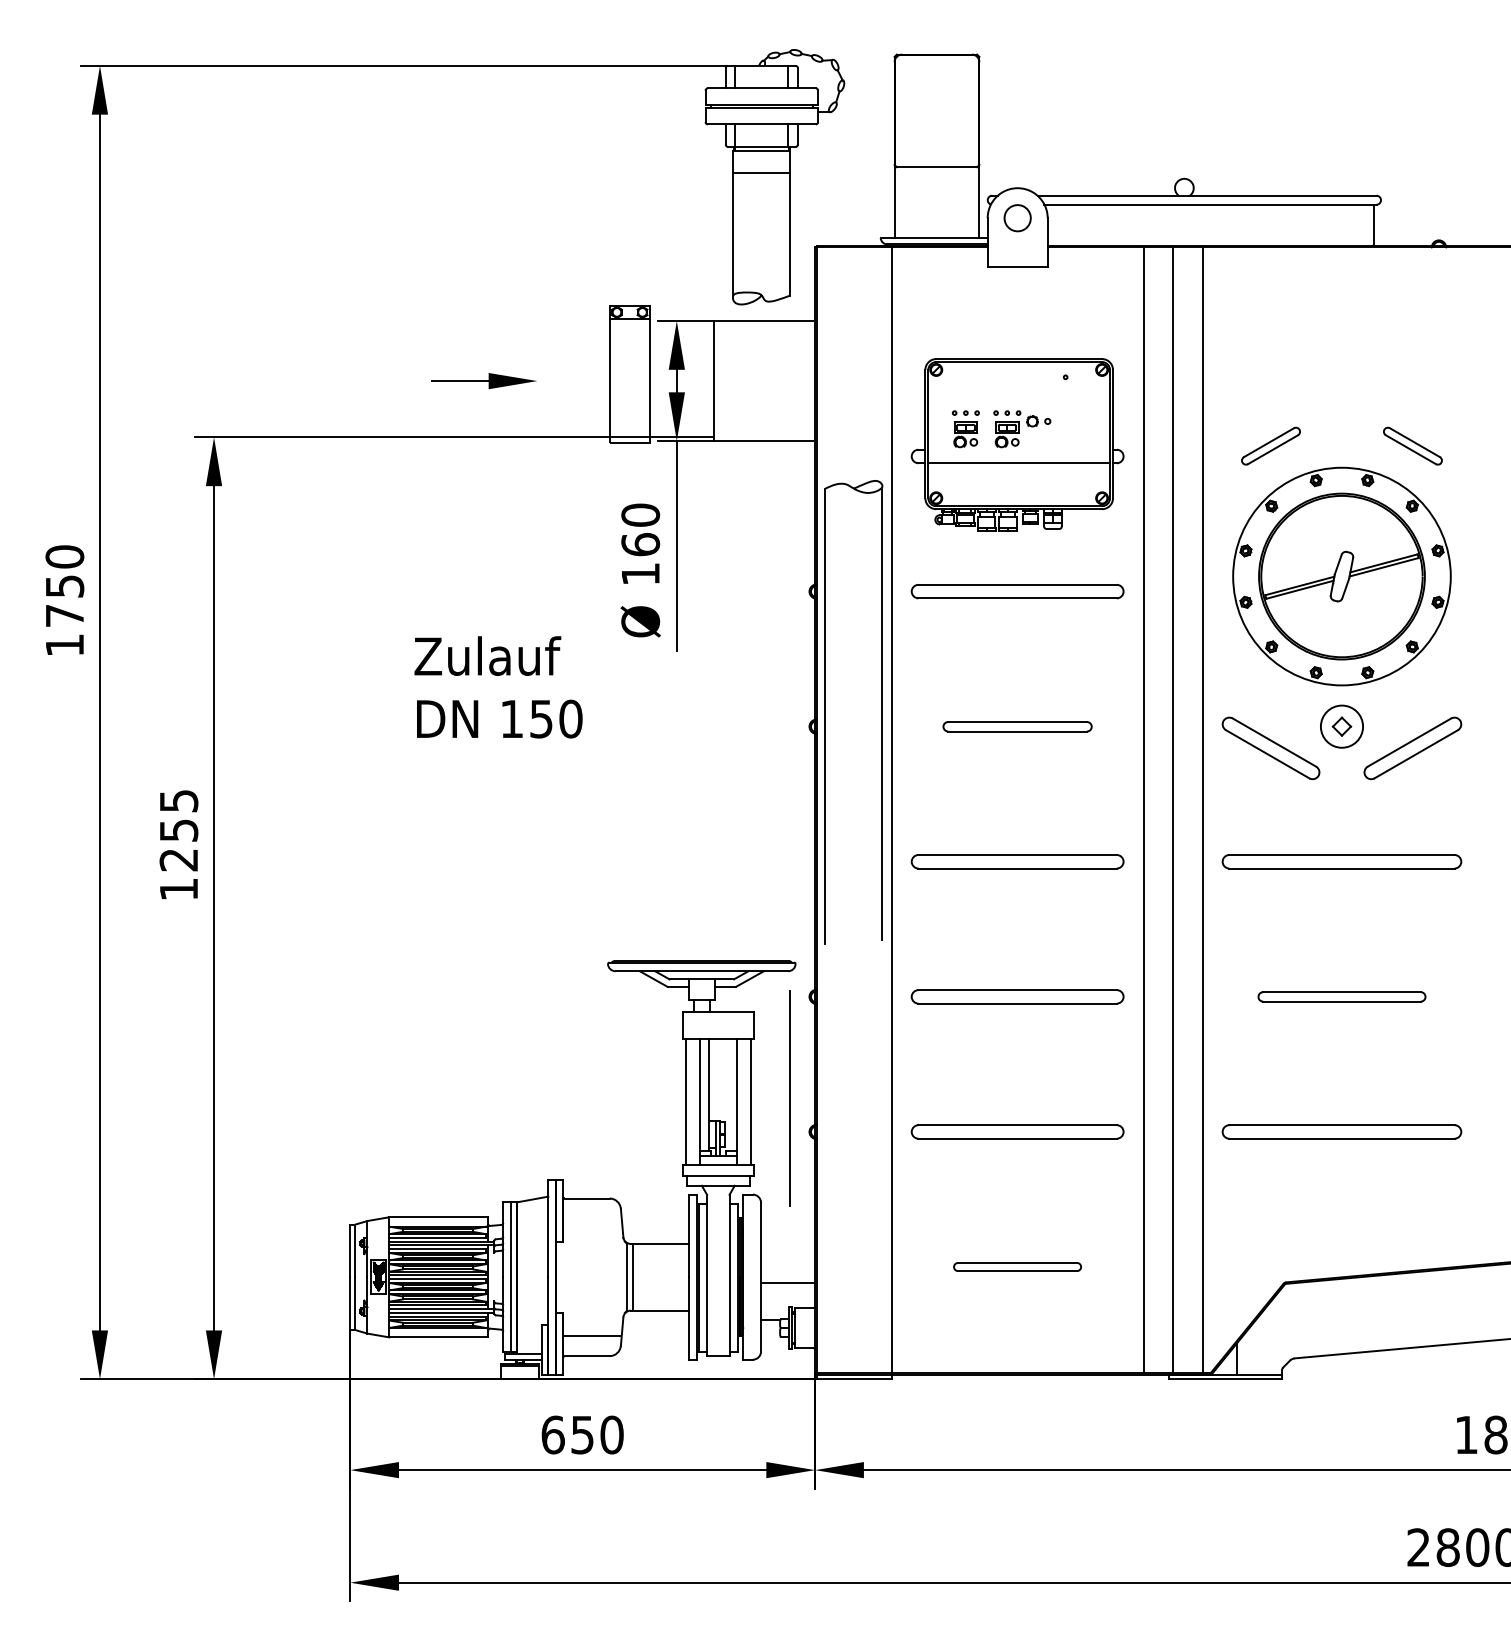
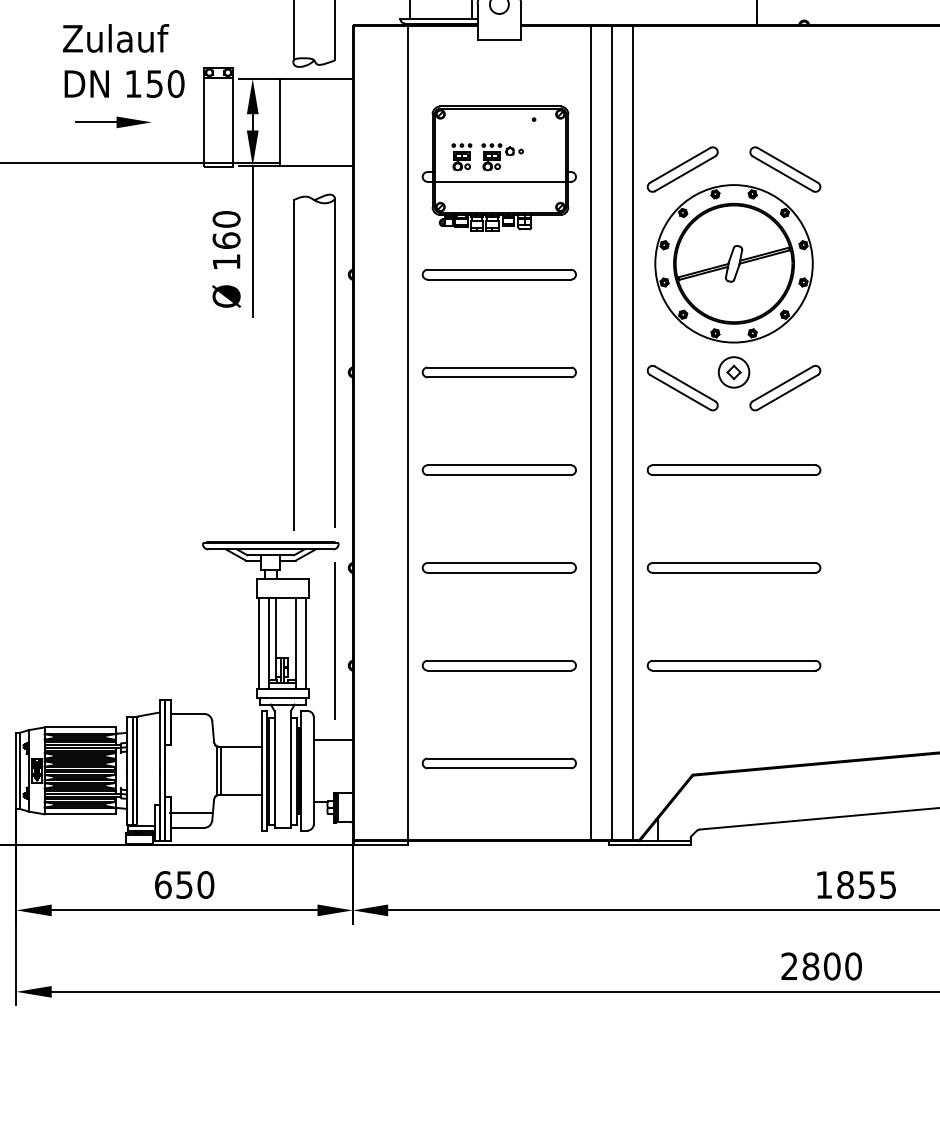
part: (1270, 445) -> (682, 168), size x1.67
part: (1412, 445) -> (785, 168), size x1.67
text: (498, 687) -> (123, 61), moved
part: (825, 712) -> (293, 362), moved
part: (1017, 726) -> (499, 372), size x1.43
part: (1341, 996) -> (733, 567), size x1.43
part: (1017, 1266) -> (499, 763), size x1.67
line: (788, 1283) -> (333, 739), moved

